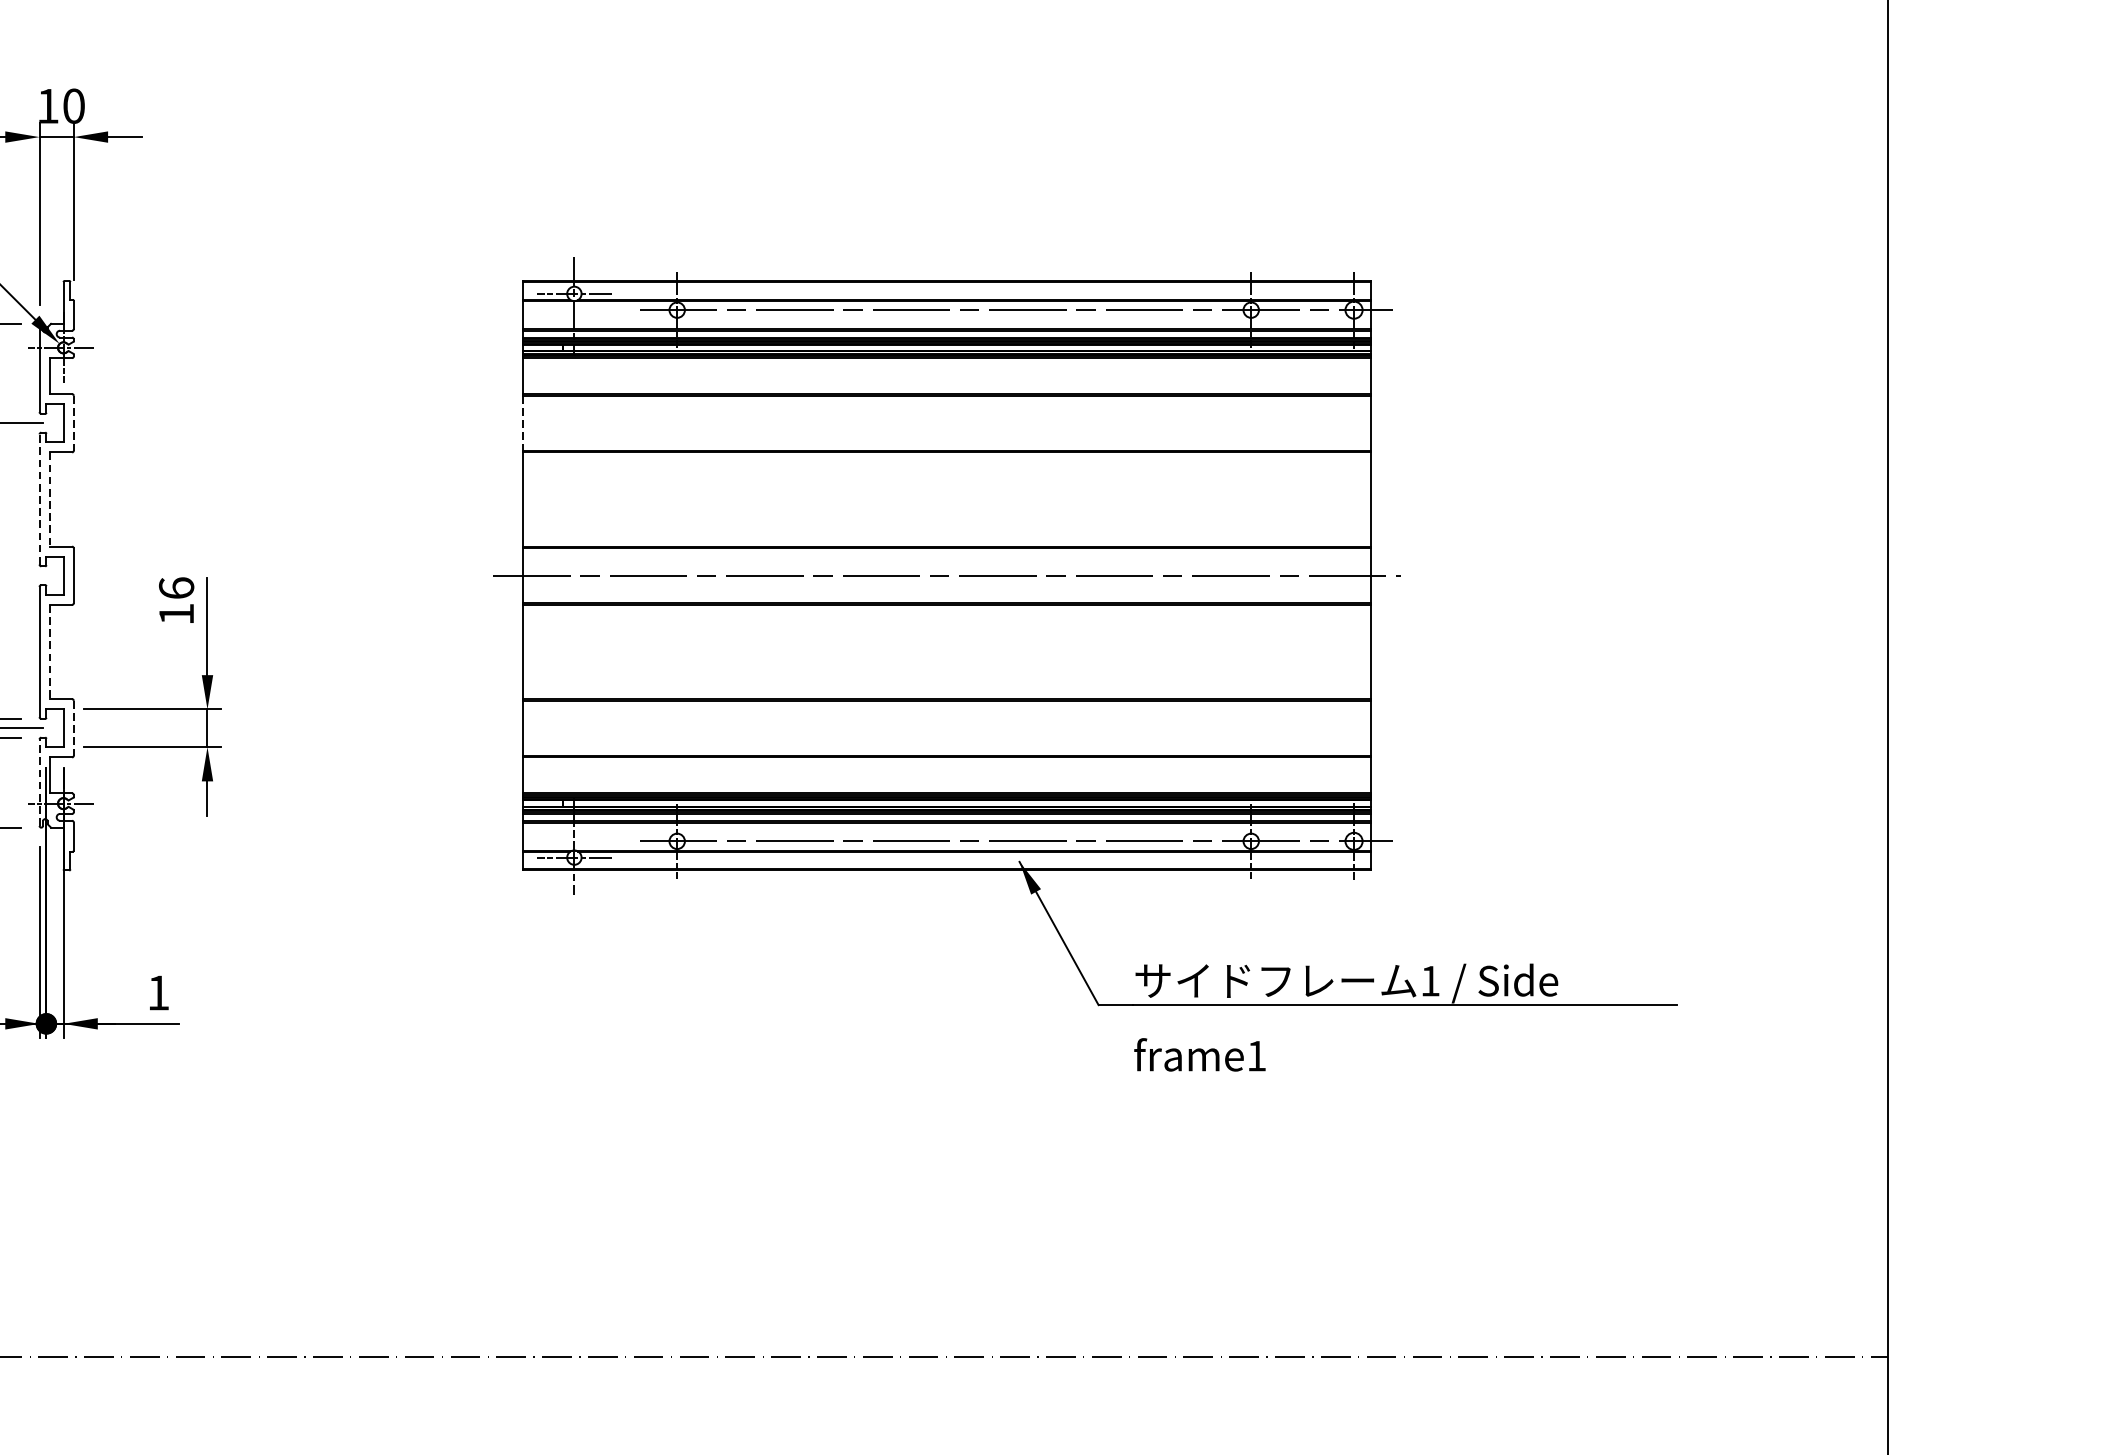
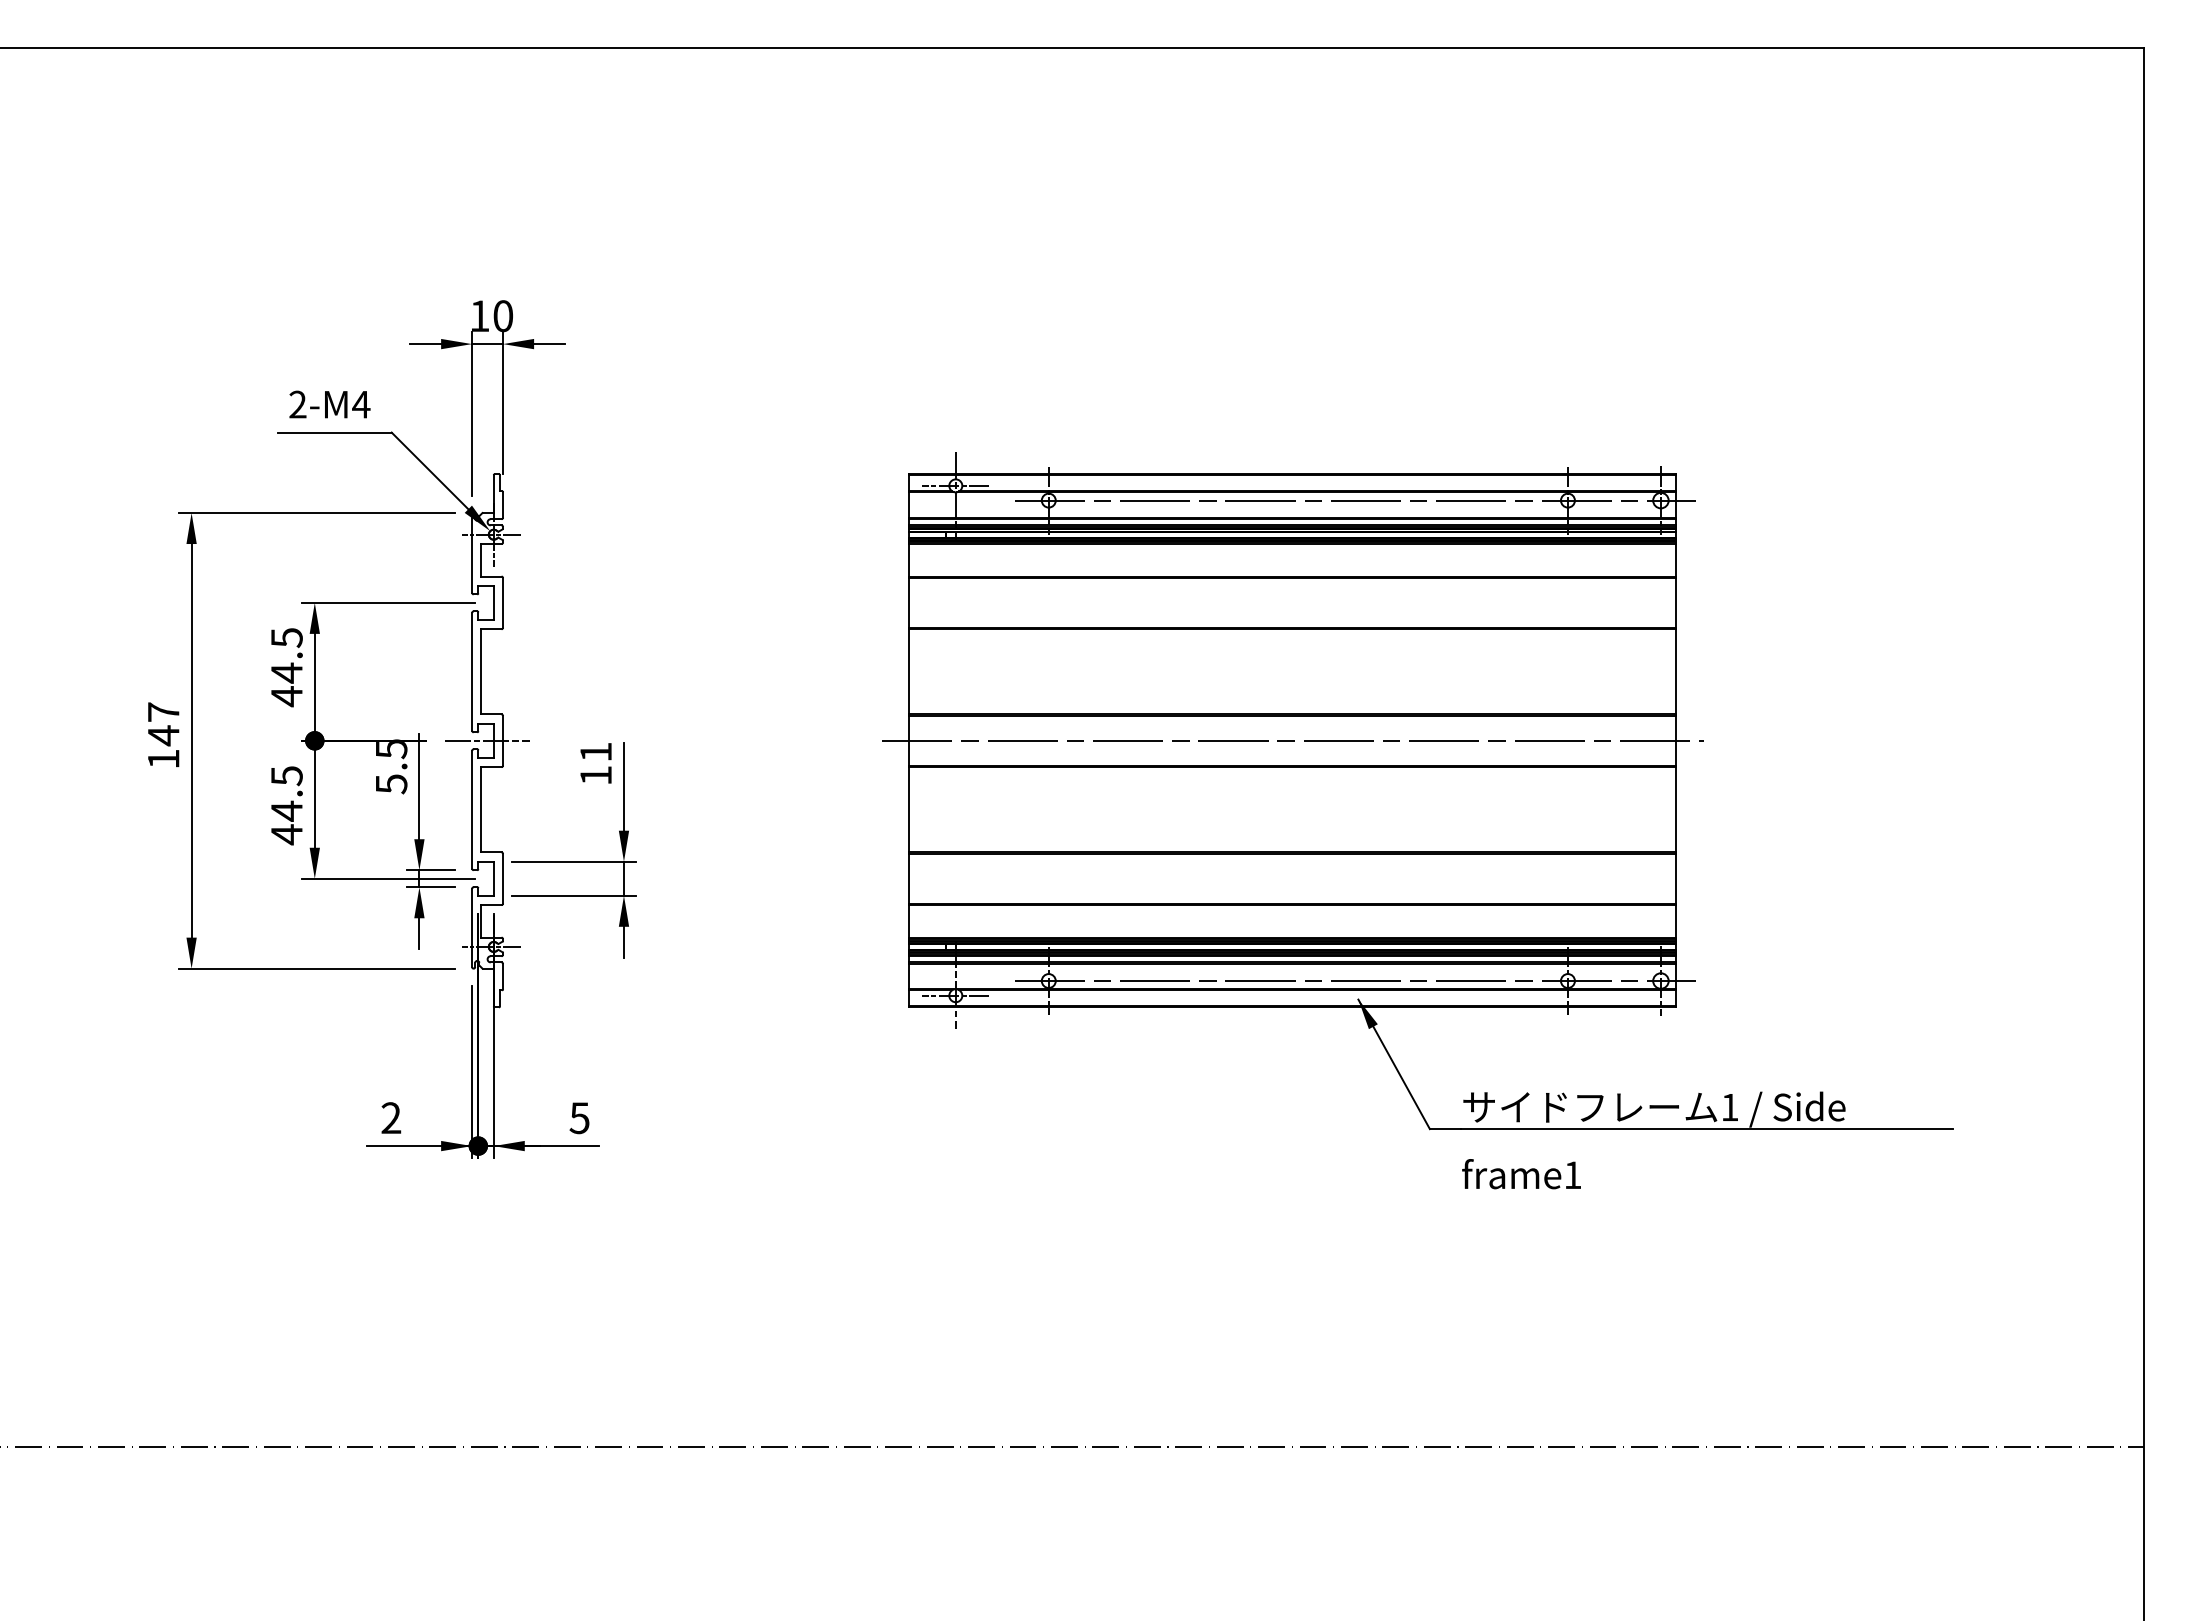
line: (74, 422) -> (503, 602), dashed -> solid
line: (523, 422) -> (909, 602), dashed -> solid
line: (39, 499) -> (472, 671), dashed -> solid
line: (49, 499) -> (481, 671), dashed -> solid
line: (56, 575) -> (487, 740), added
text: (177, 587) -> (596, 751), 16 -> 11
line: (49, 651) -> (481, 809), dashed -> solid
line: (74, 727) -> (503, 878), dashed -> solid
line: (39, 782) -> (472, 927), dashed -> solid
text: (158, 993) -> (579, 1118), 1 -> 5

